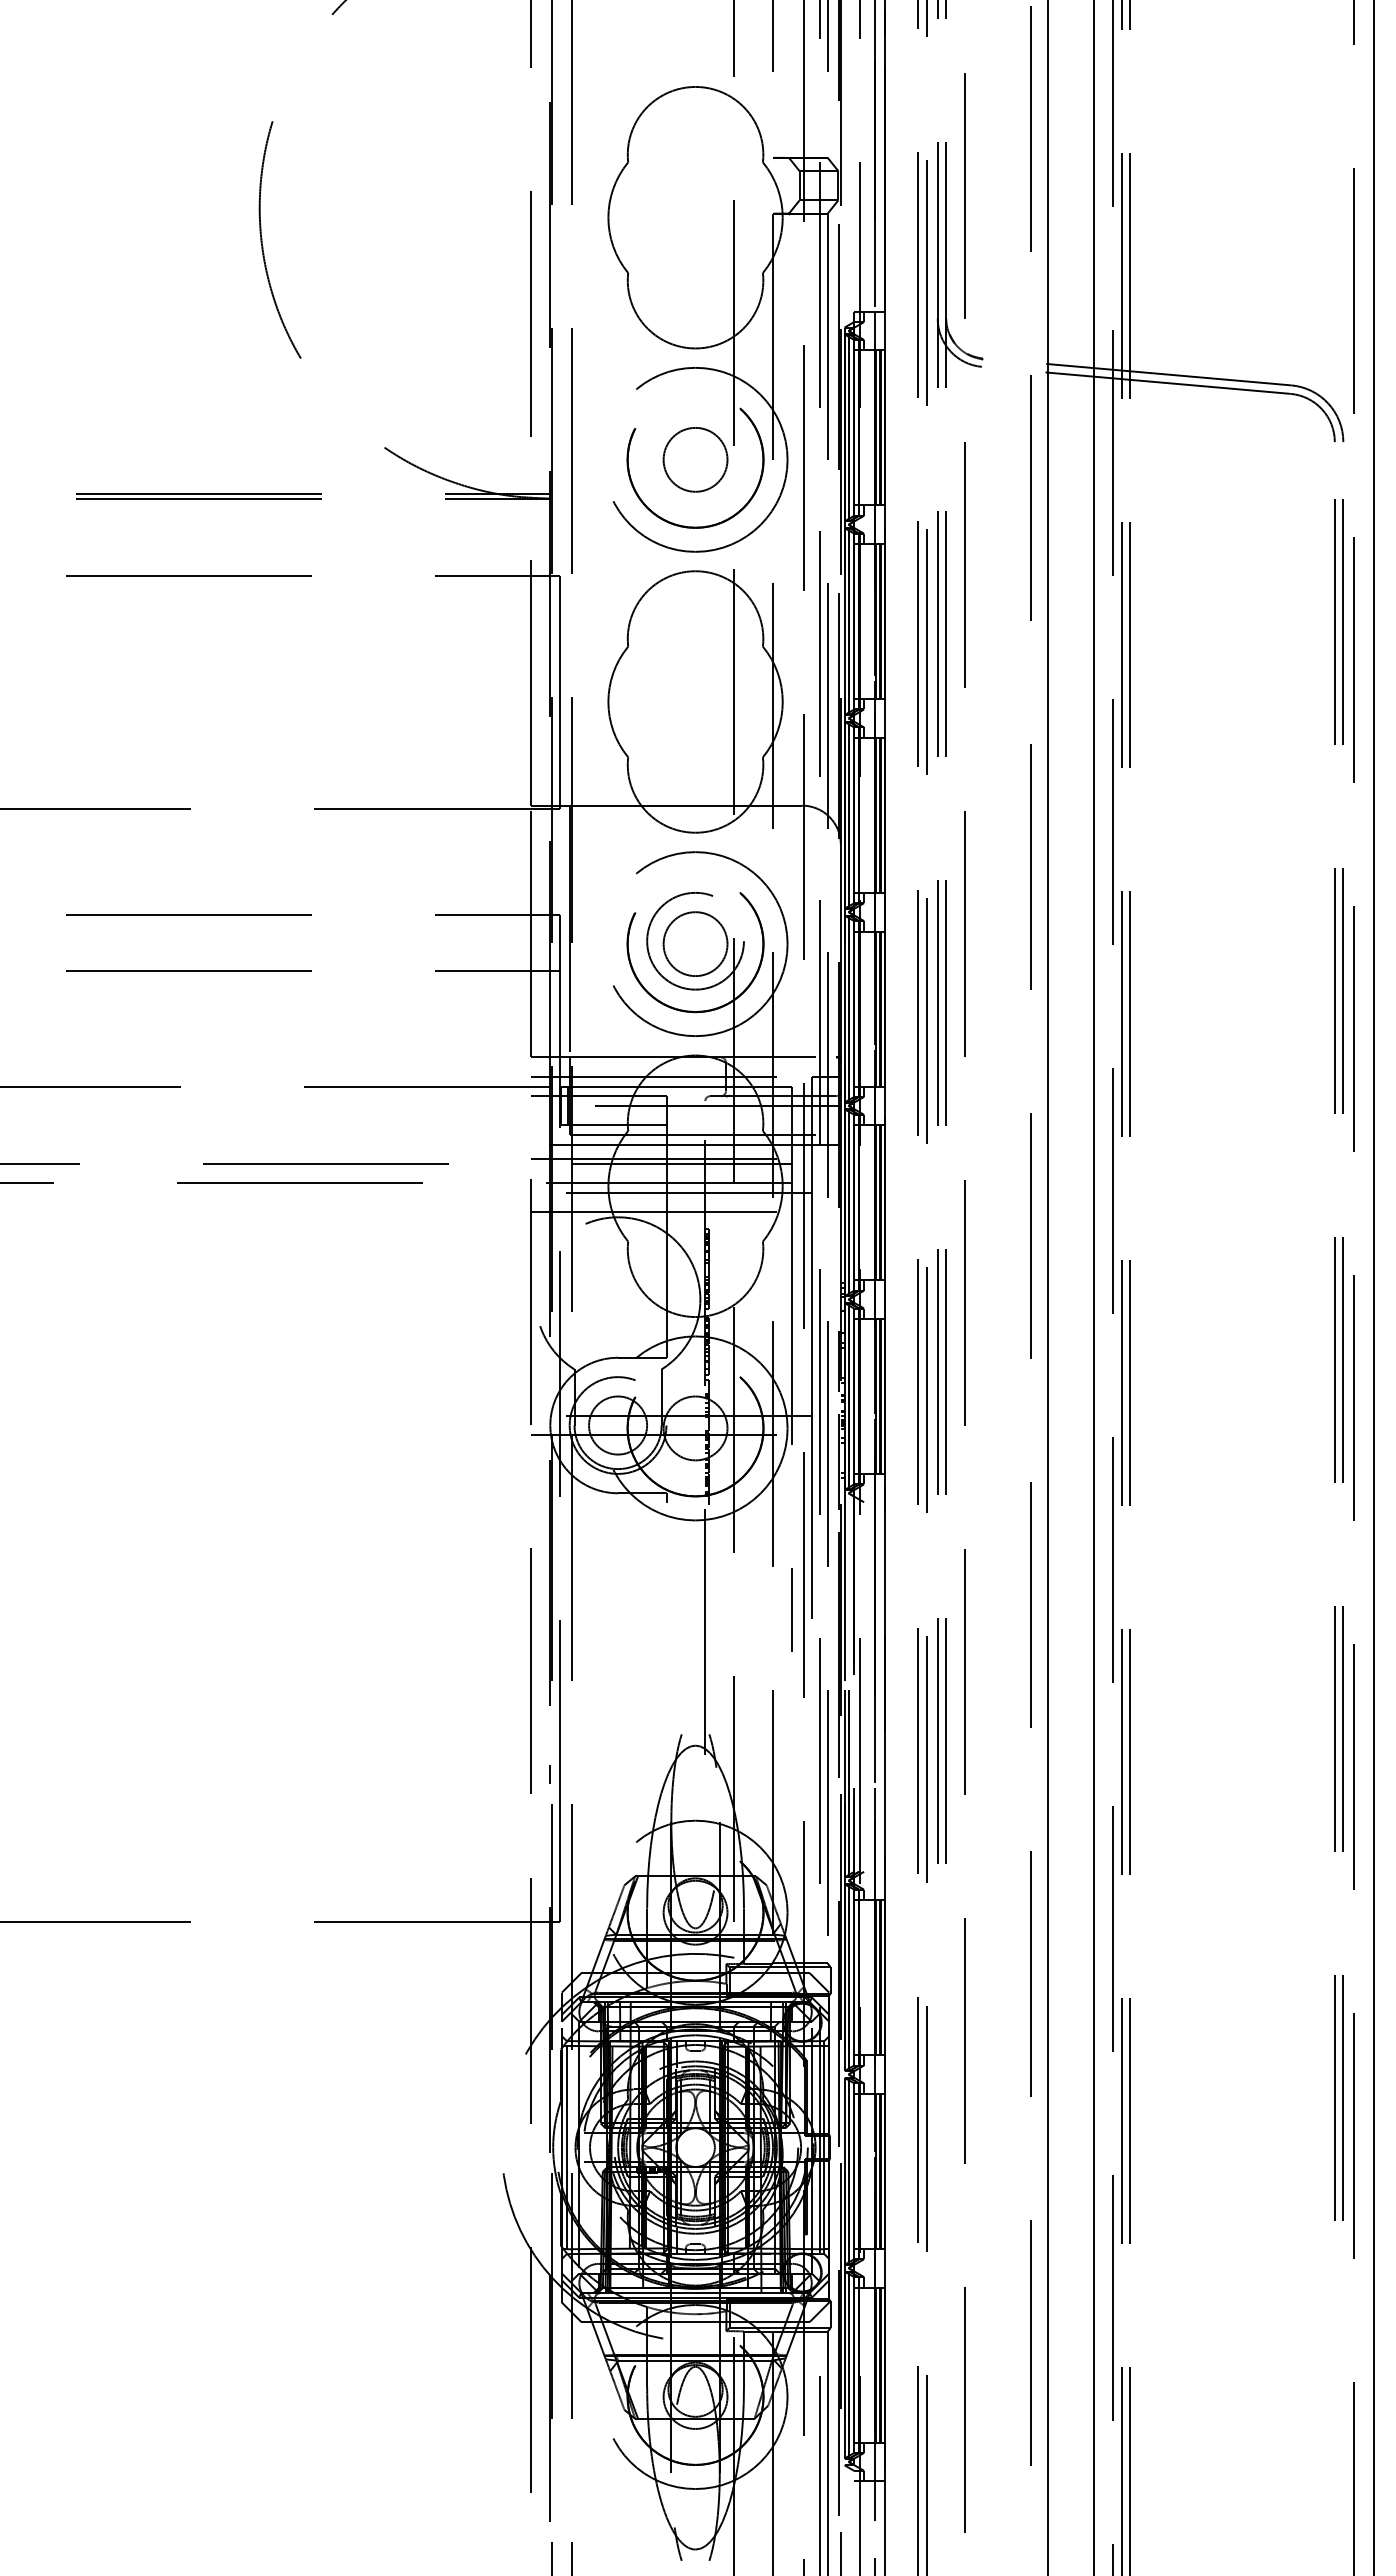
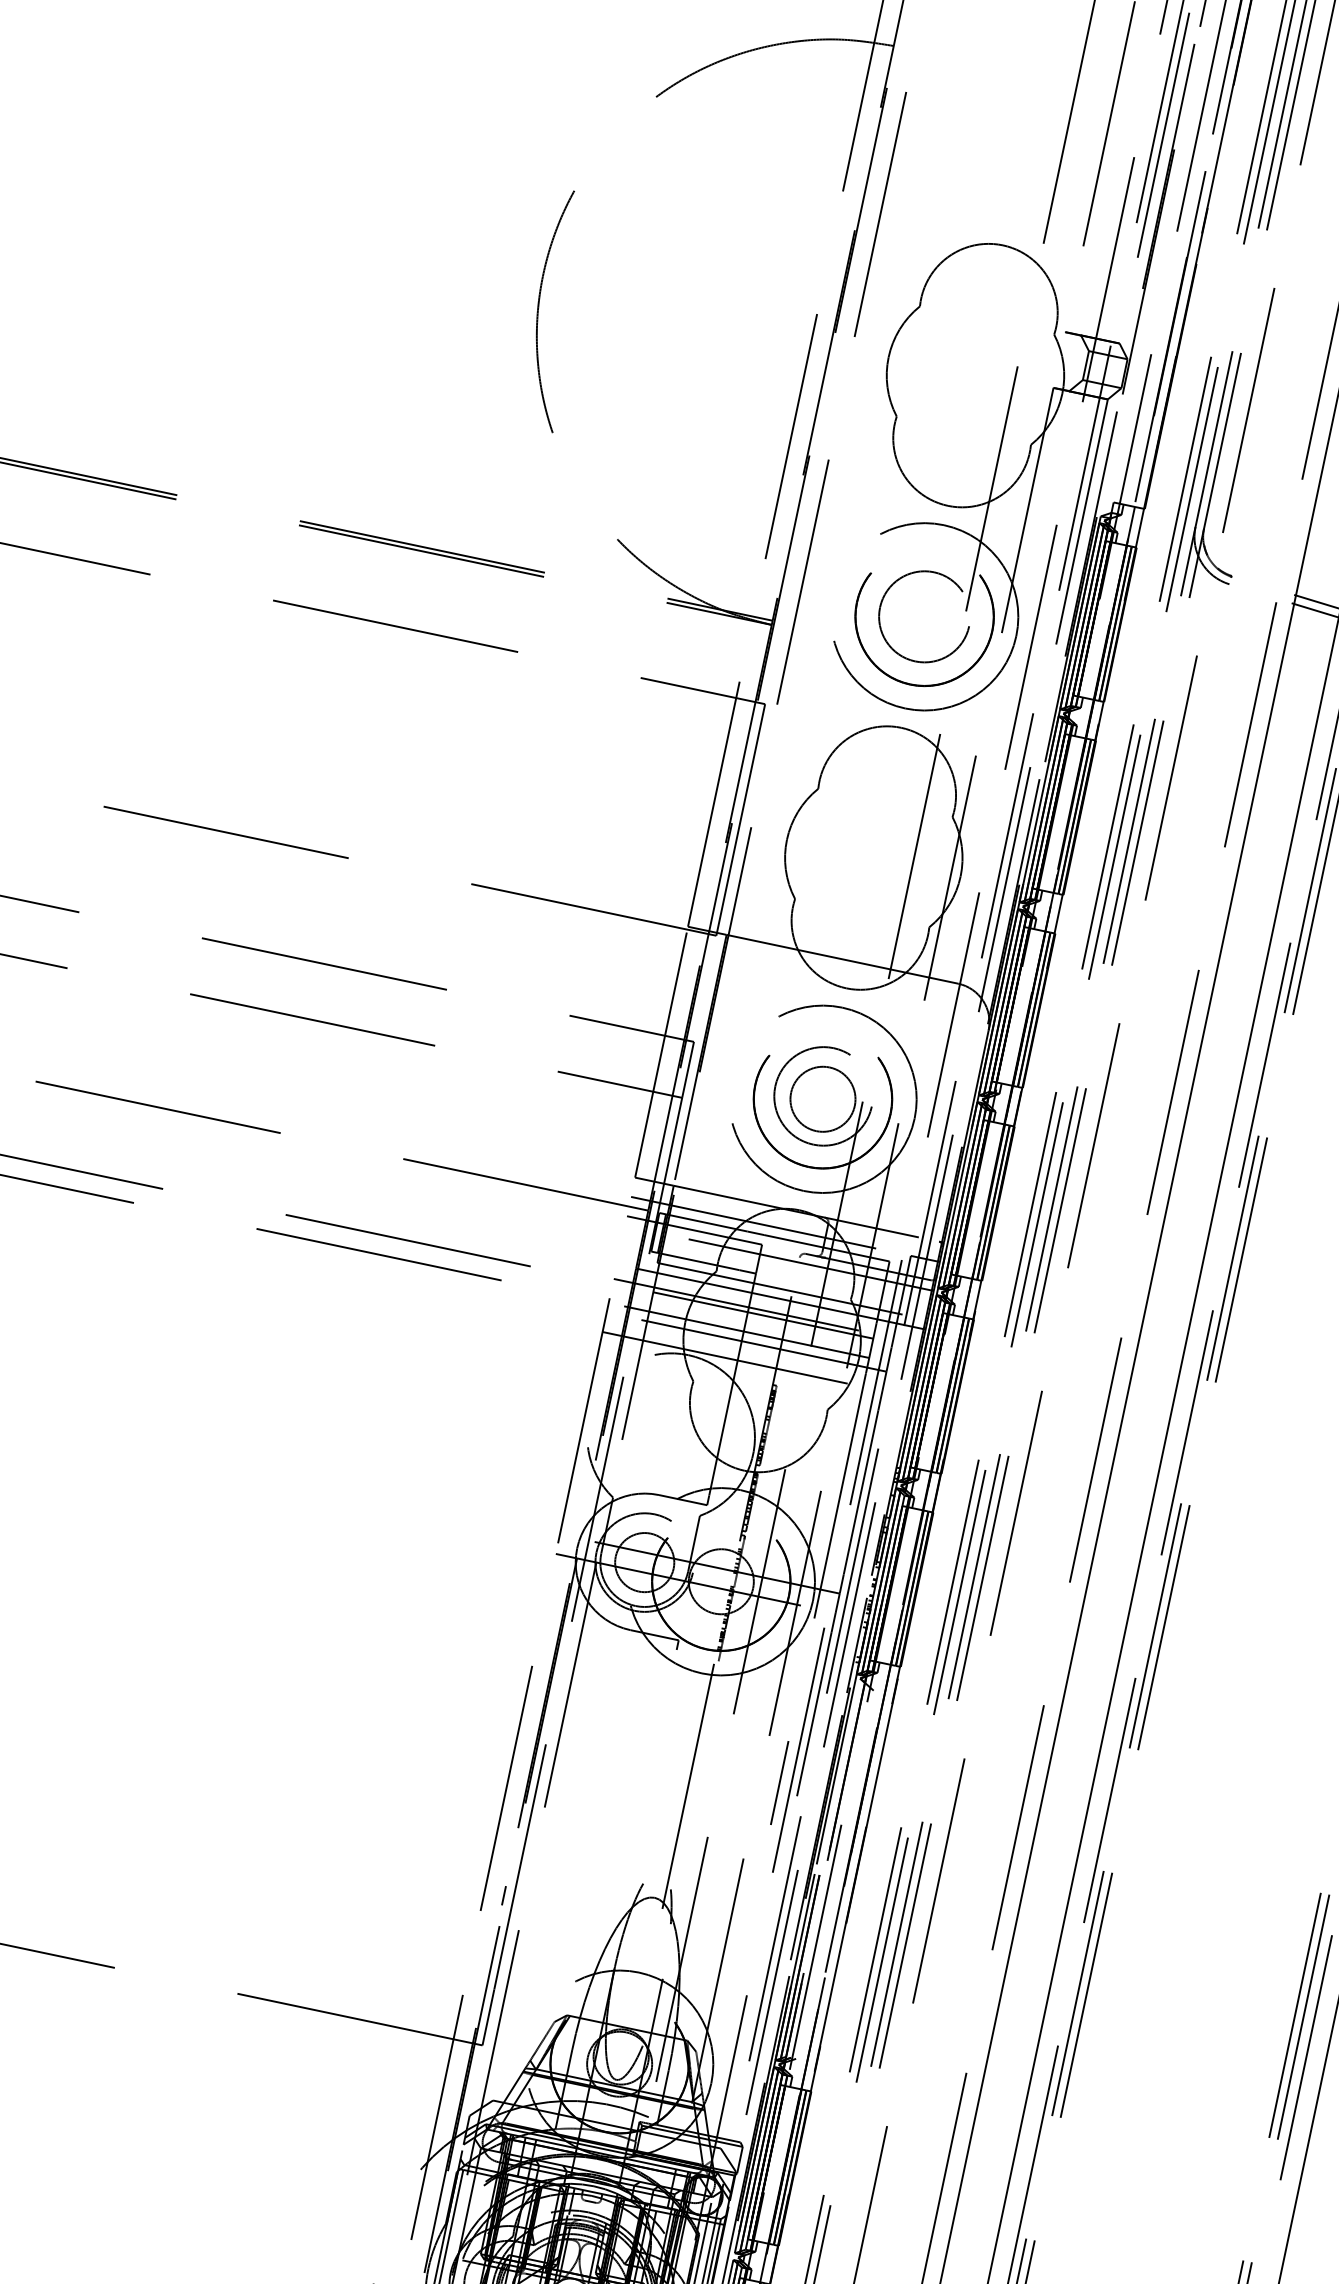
circle: (695, 459) -> (924, 616), size x1.4

